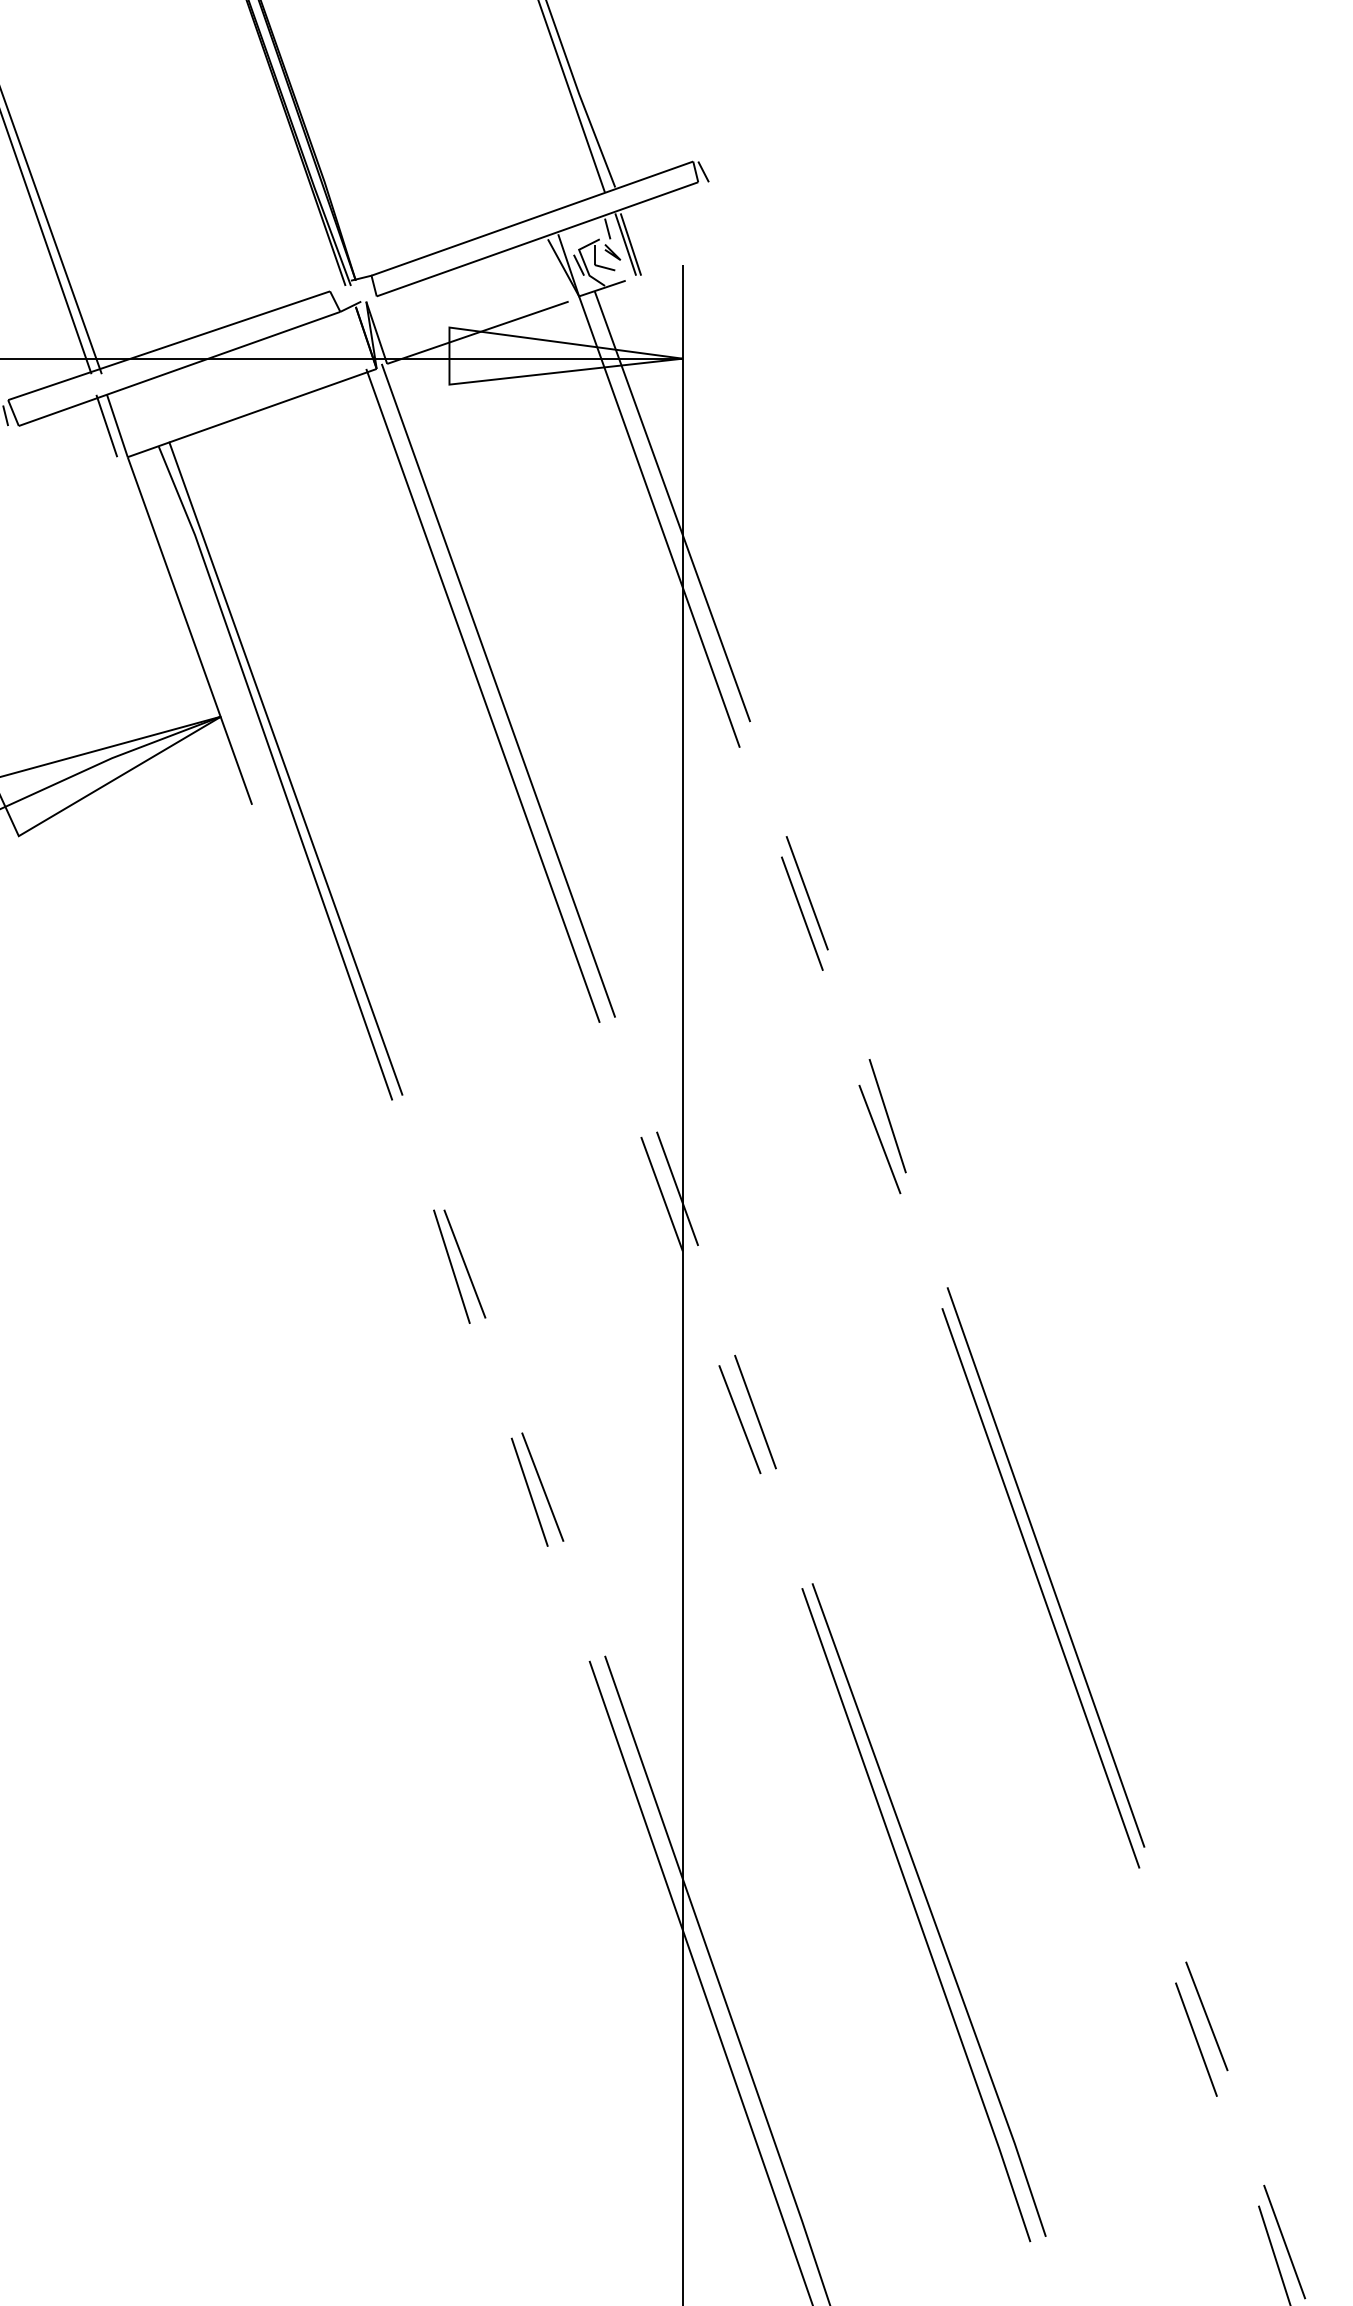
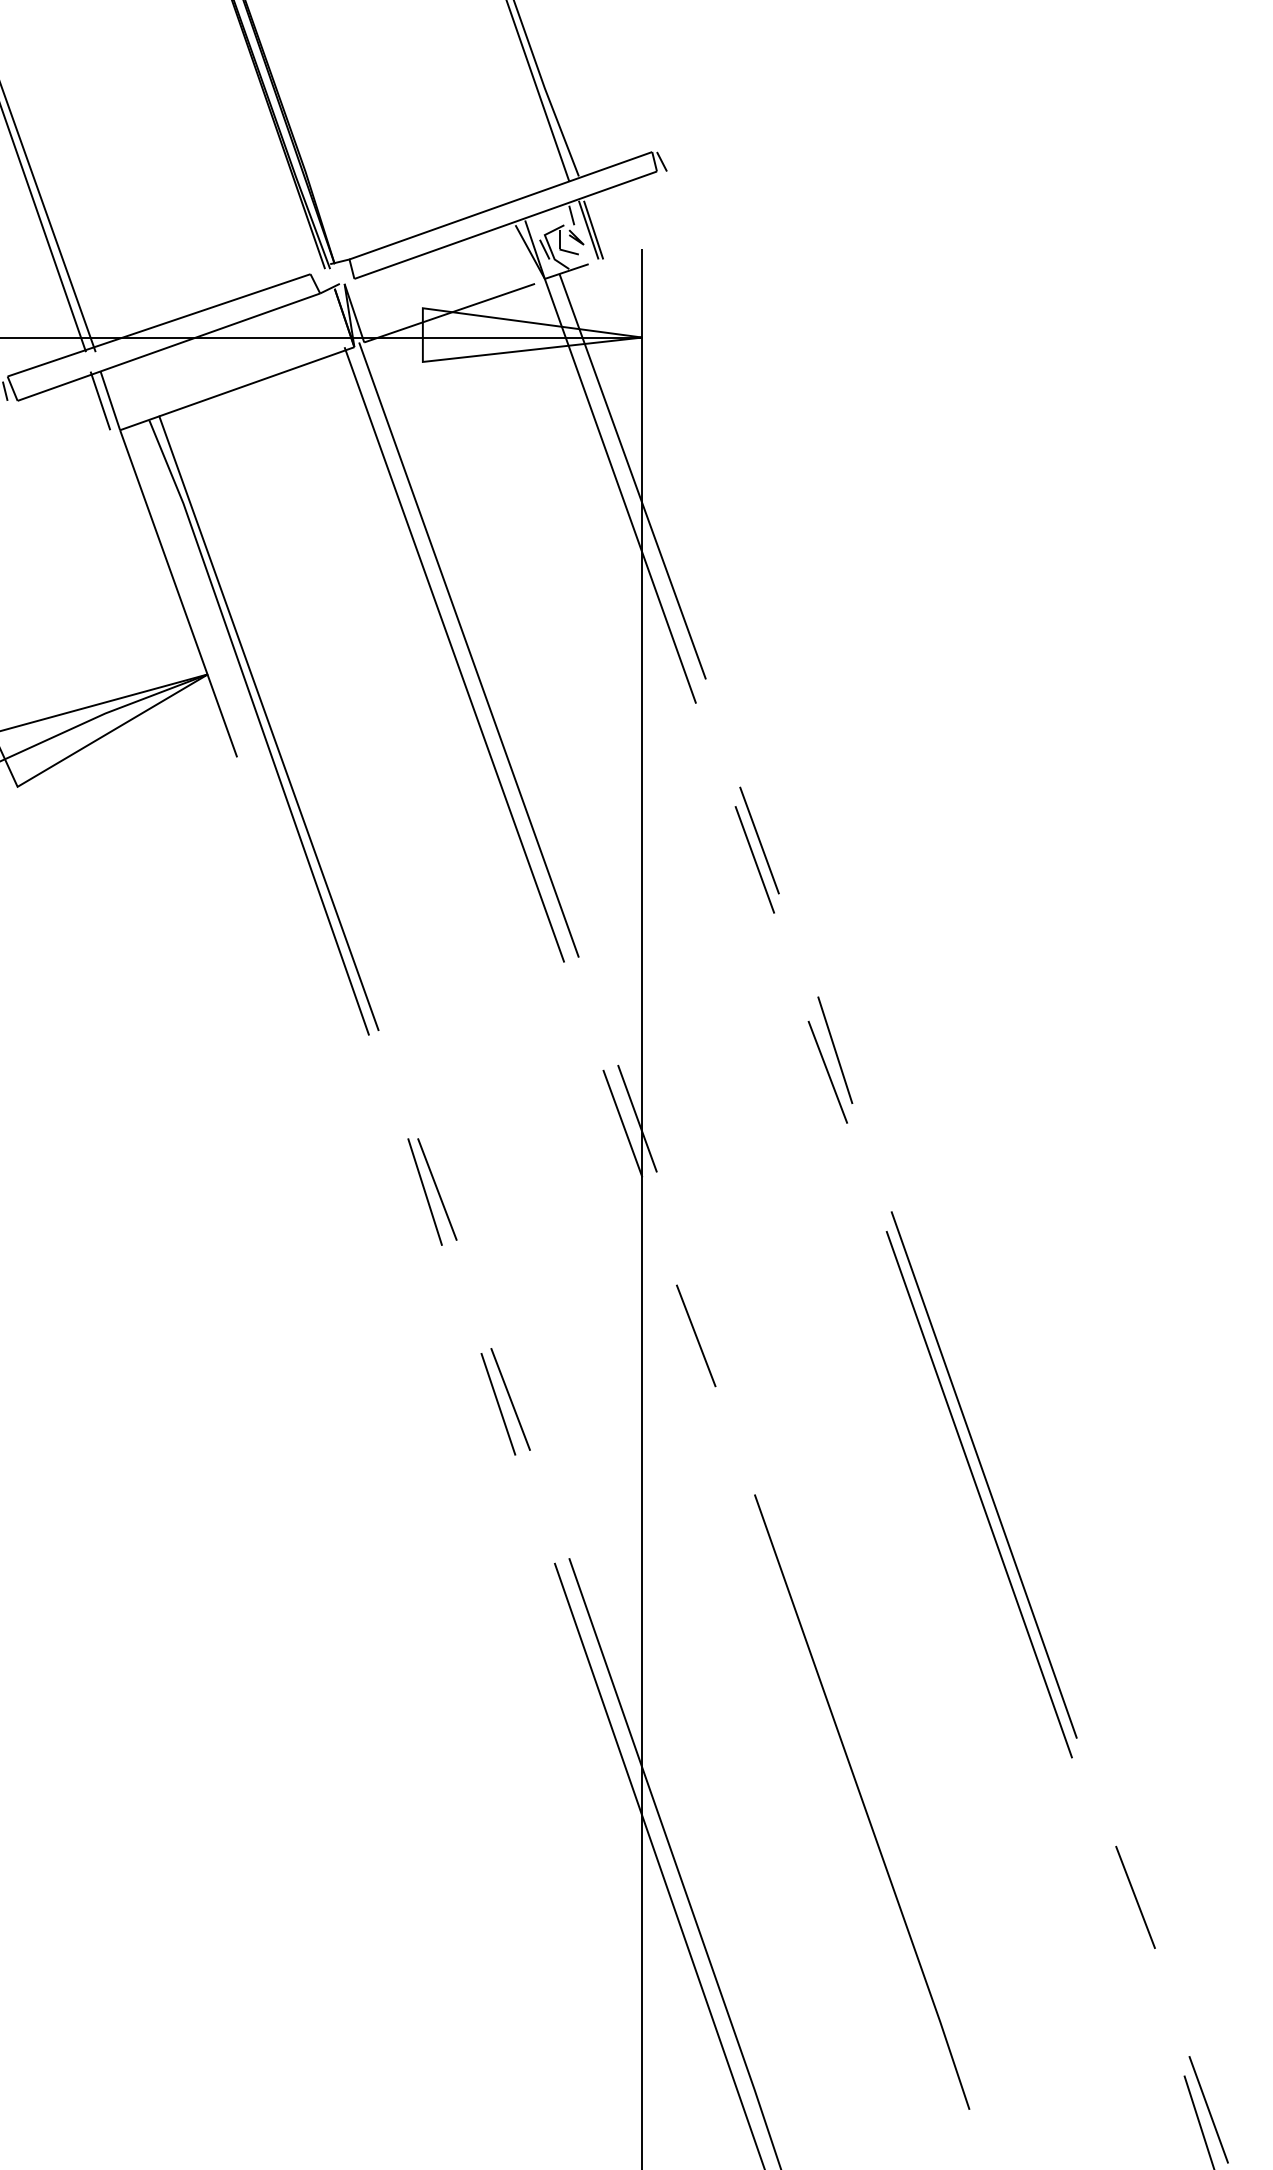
line: (755, 1411) -> (710, 1328), removed
line: (928, 1908) -> (873, 1795), removed
line: (1196, 2039) -> (1125, 1919), removed

